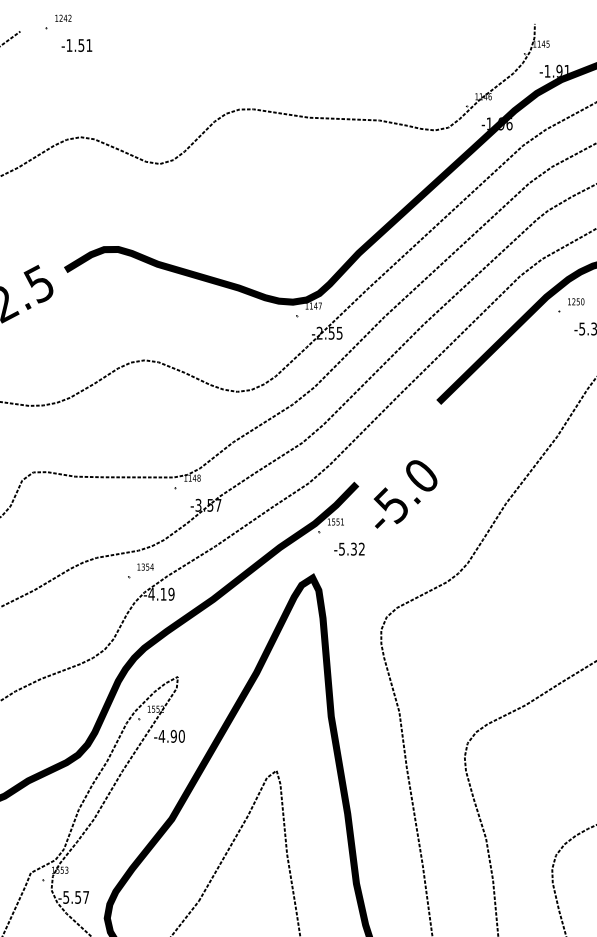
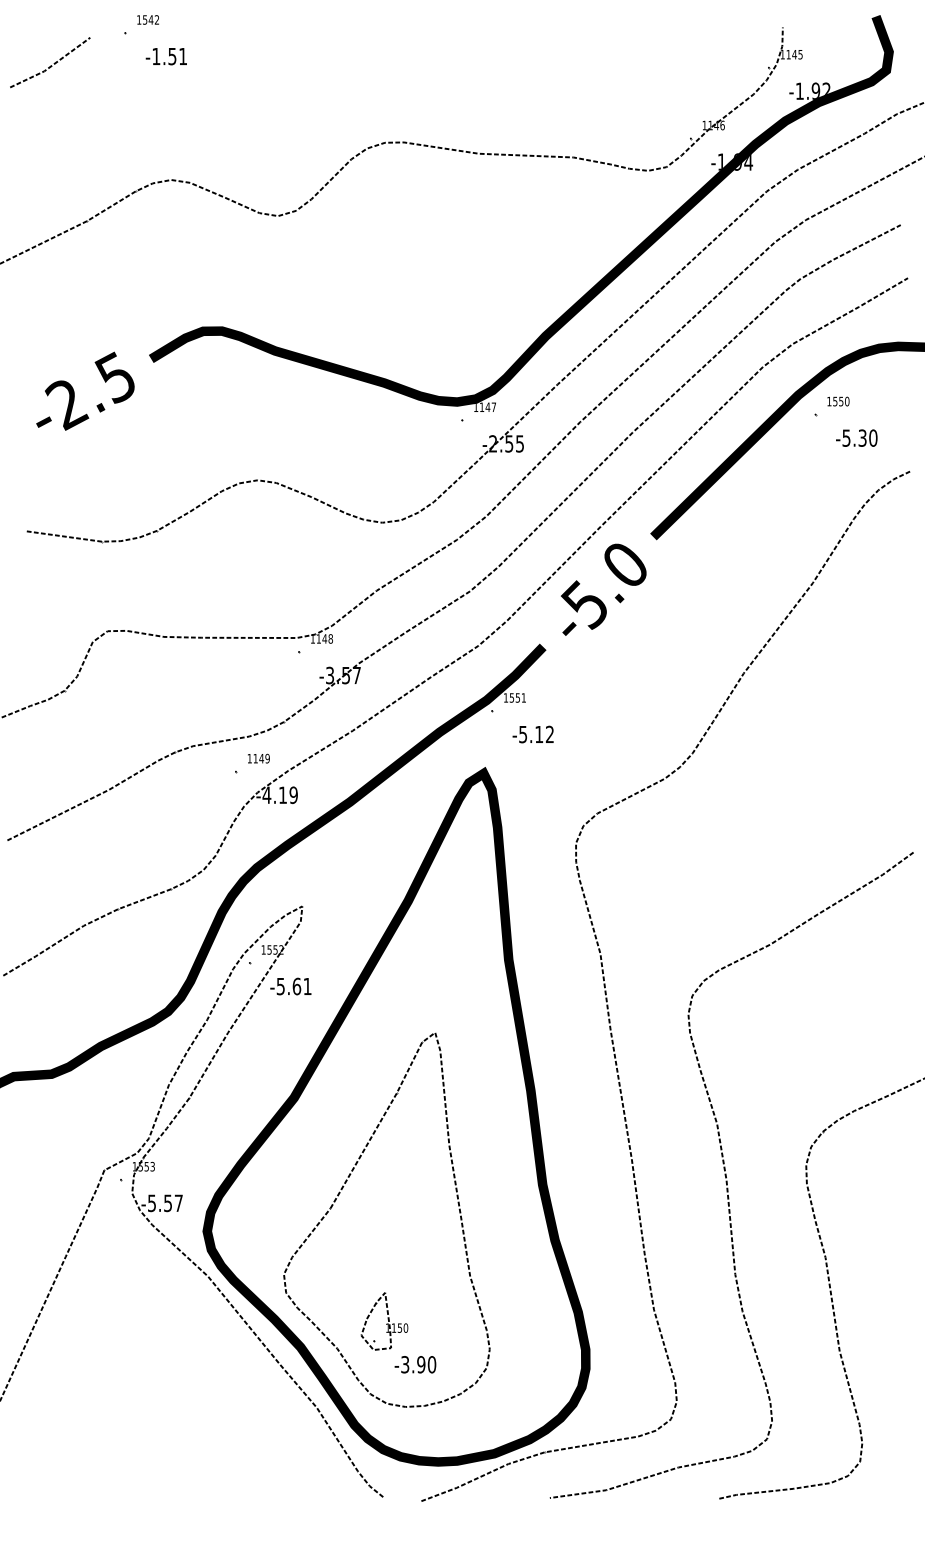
text: (61, 17) -> (145, 19), 1242 -> 1542
text: (567, 69) -> (826, 88), -1.91 -> -1.92
text: (509, 124) -> (748, 162), -1.96 -> -1.94
text: (574, 301) -> (835, 401), 1250 -> 1550
text: (405, 494) -> (603, 589), moved
text: (354, 549) -> (539, 734), -5.32 -> -5.12
text: (147, 566) -> (261, 758), 1354 -> 1149
text: (171, 736) -> (293, 986), -4.90 -> -5.61

